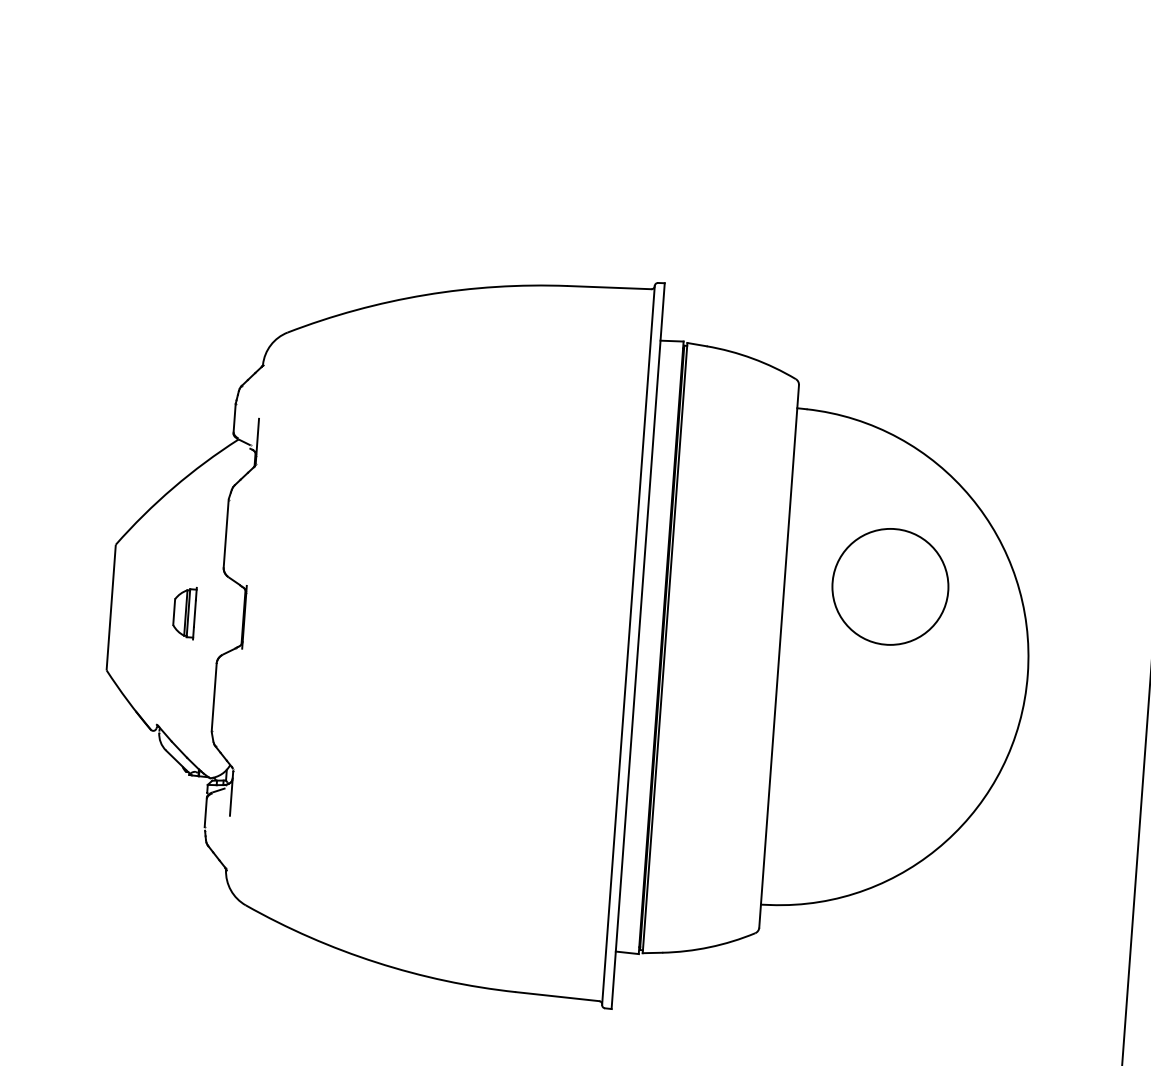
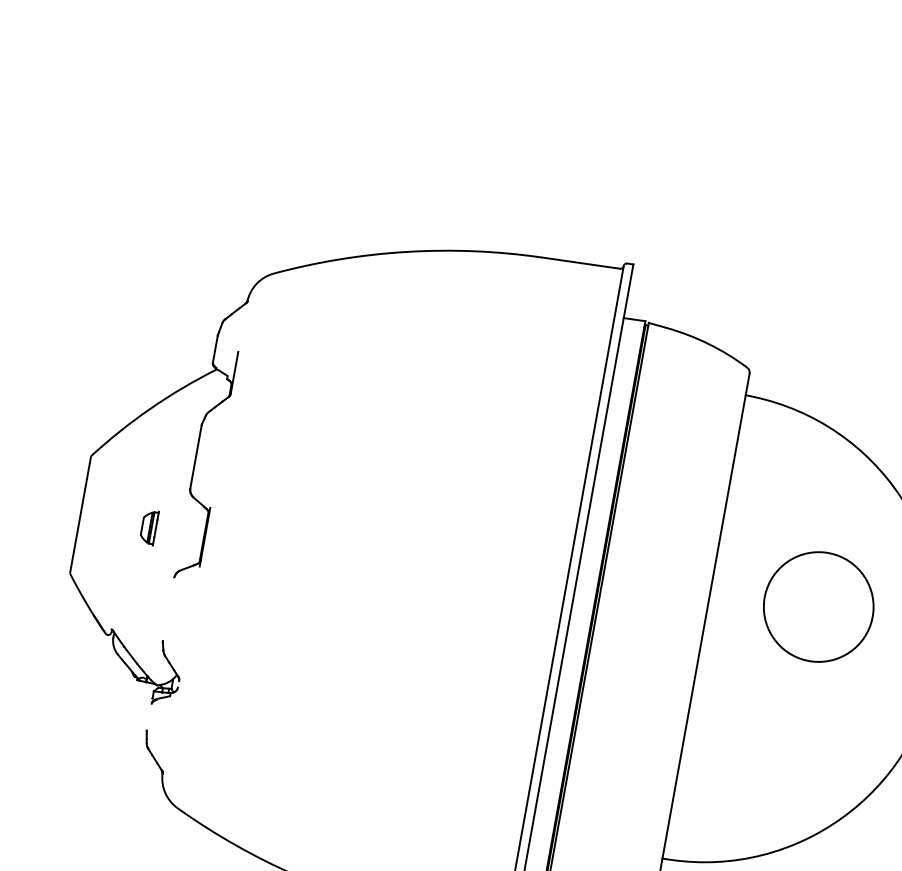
circle: (890, 586) -> (818, 606), moved
part: (184, 613) -> (148, 527), size x0.7
line: (213, 697) -> (167, 609), removed
line: (231, 793) -> (175, 701), removed
line: (205, 812) -> (148, 717), removed

